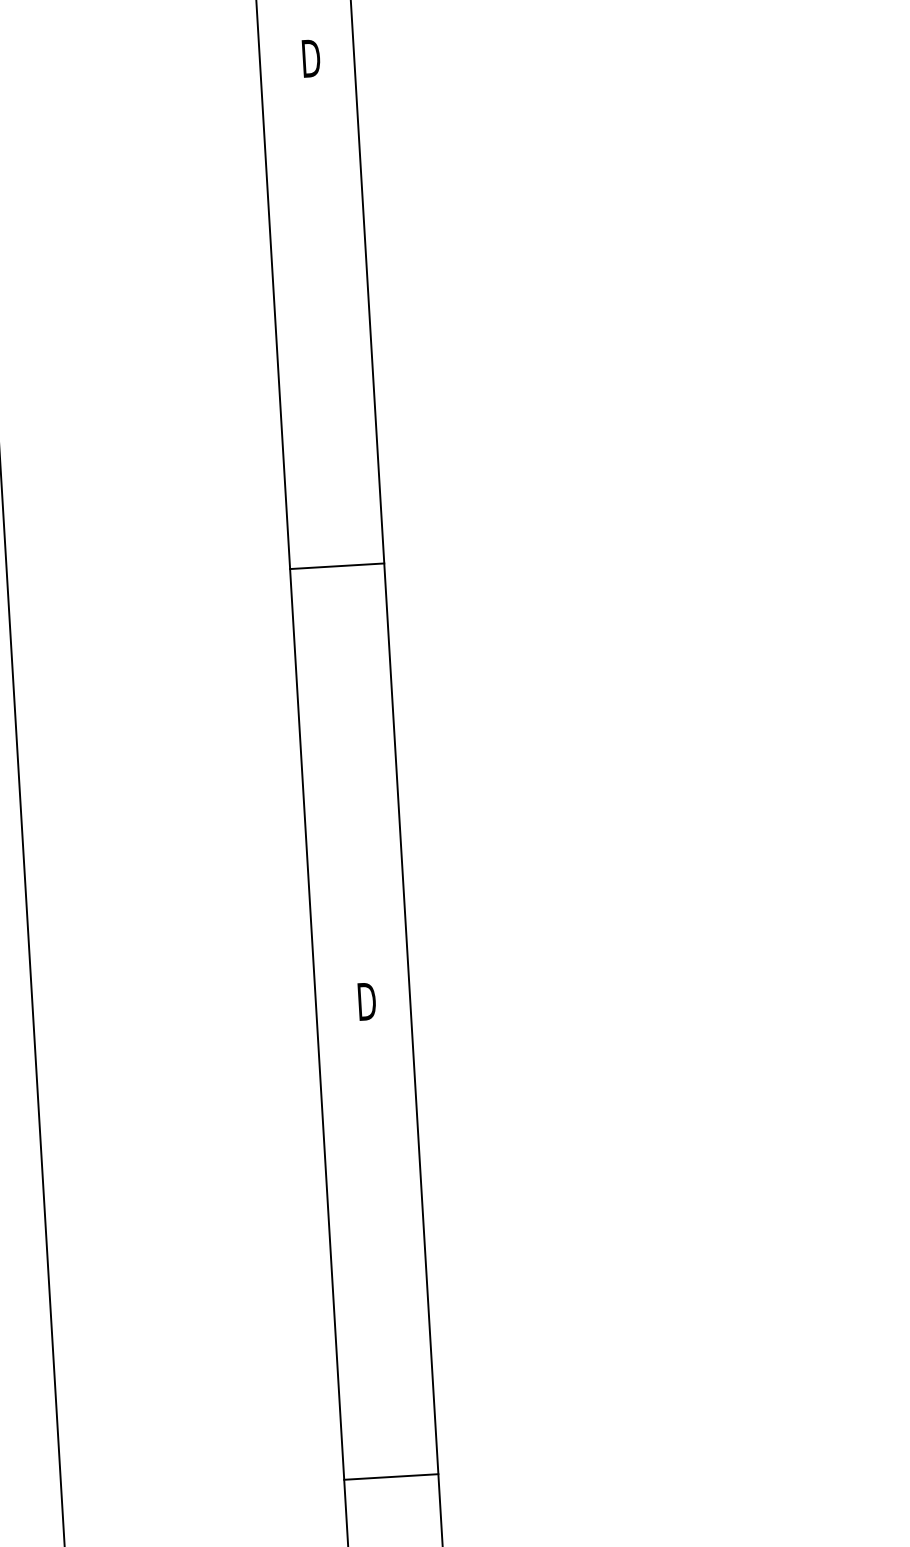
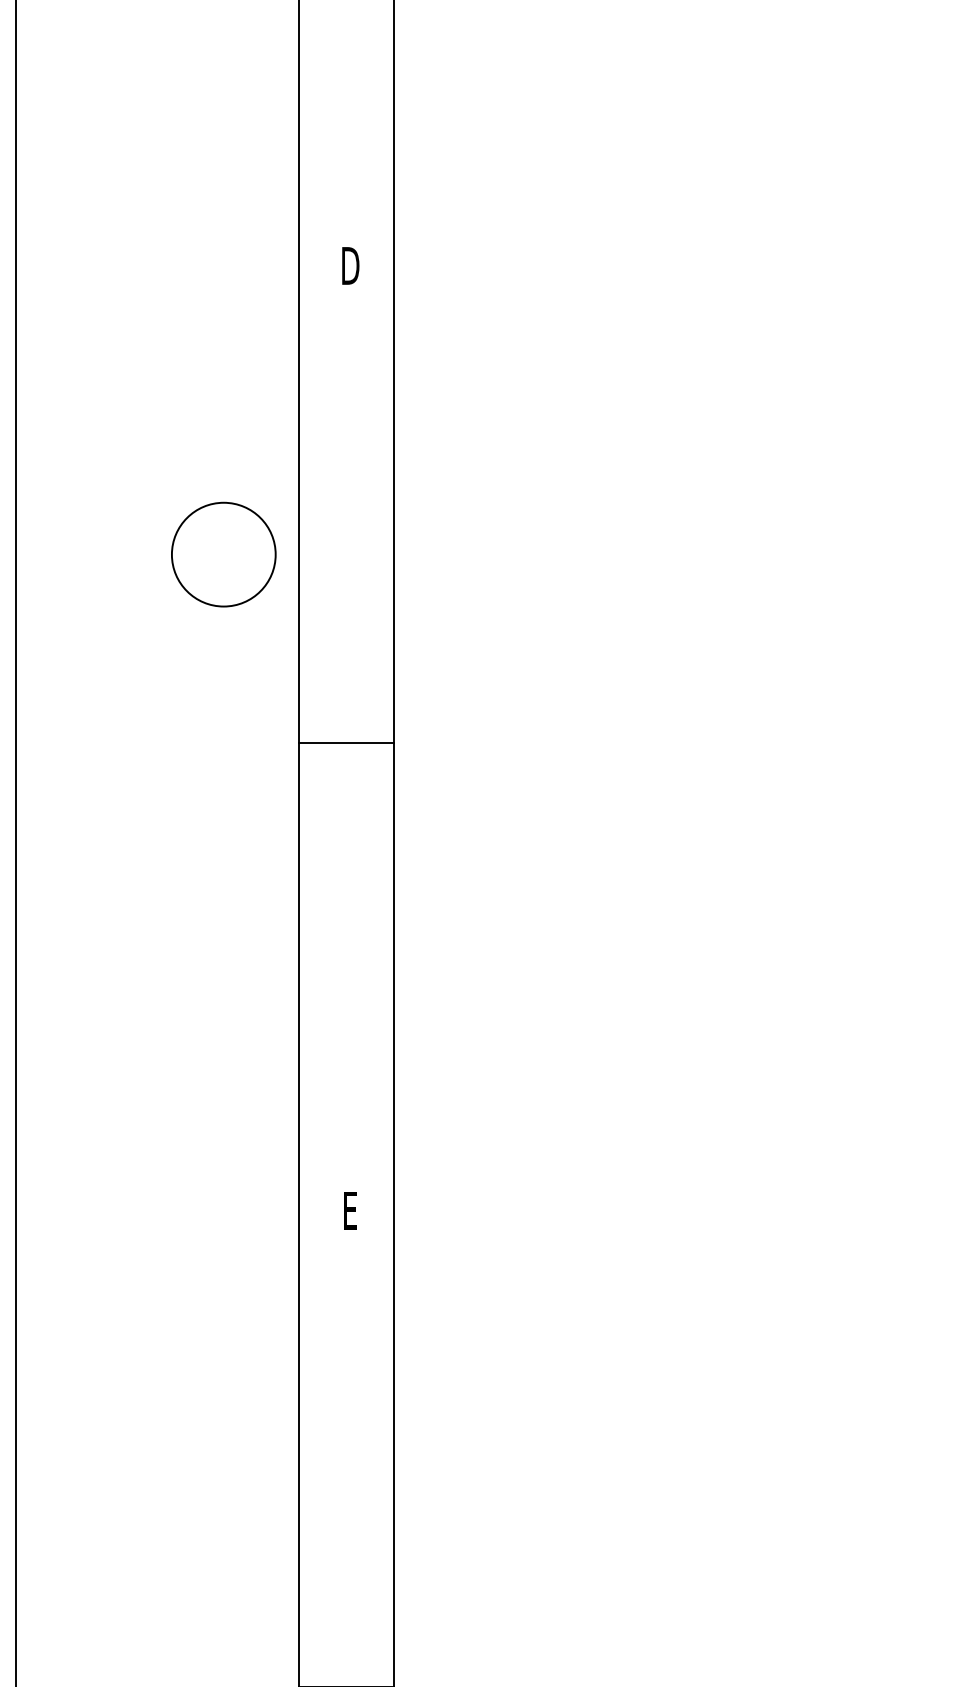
circle: (201, 354) -> (223, 554), added
line: (337, 566) -> (346, 743), moved
text: (367, 1001) -> (350, 1210), D -> E

